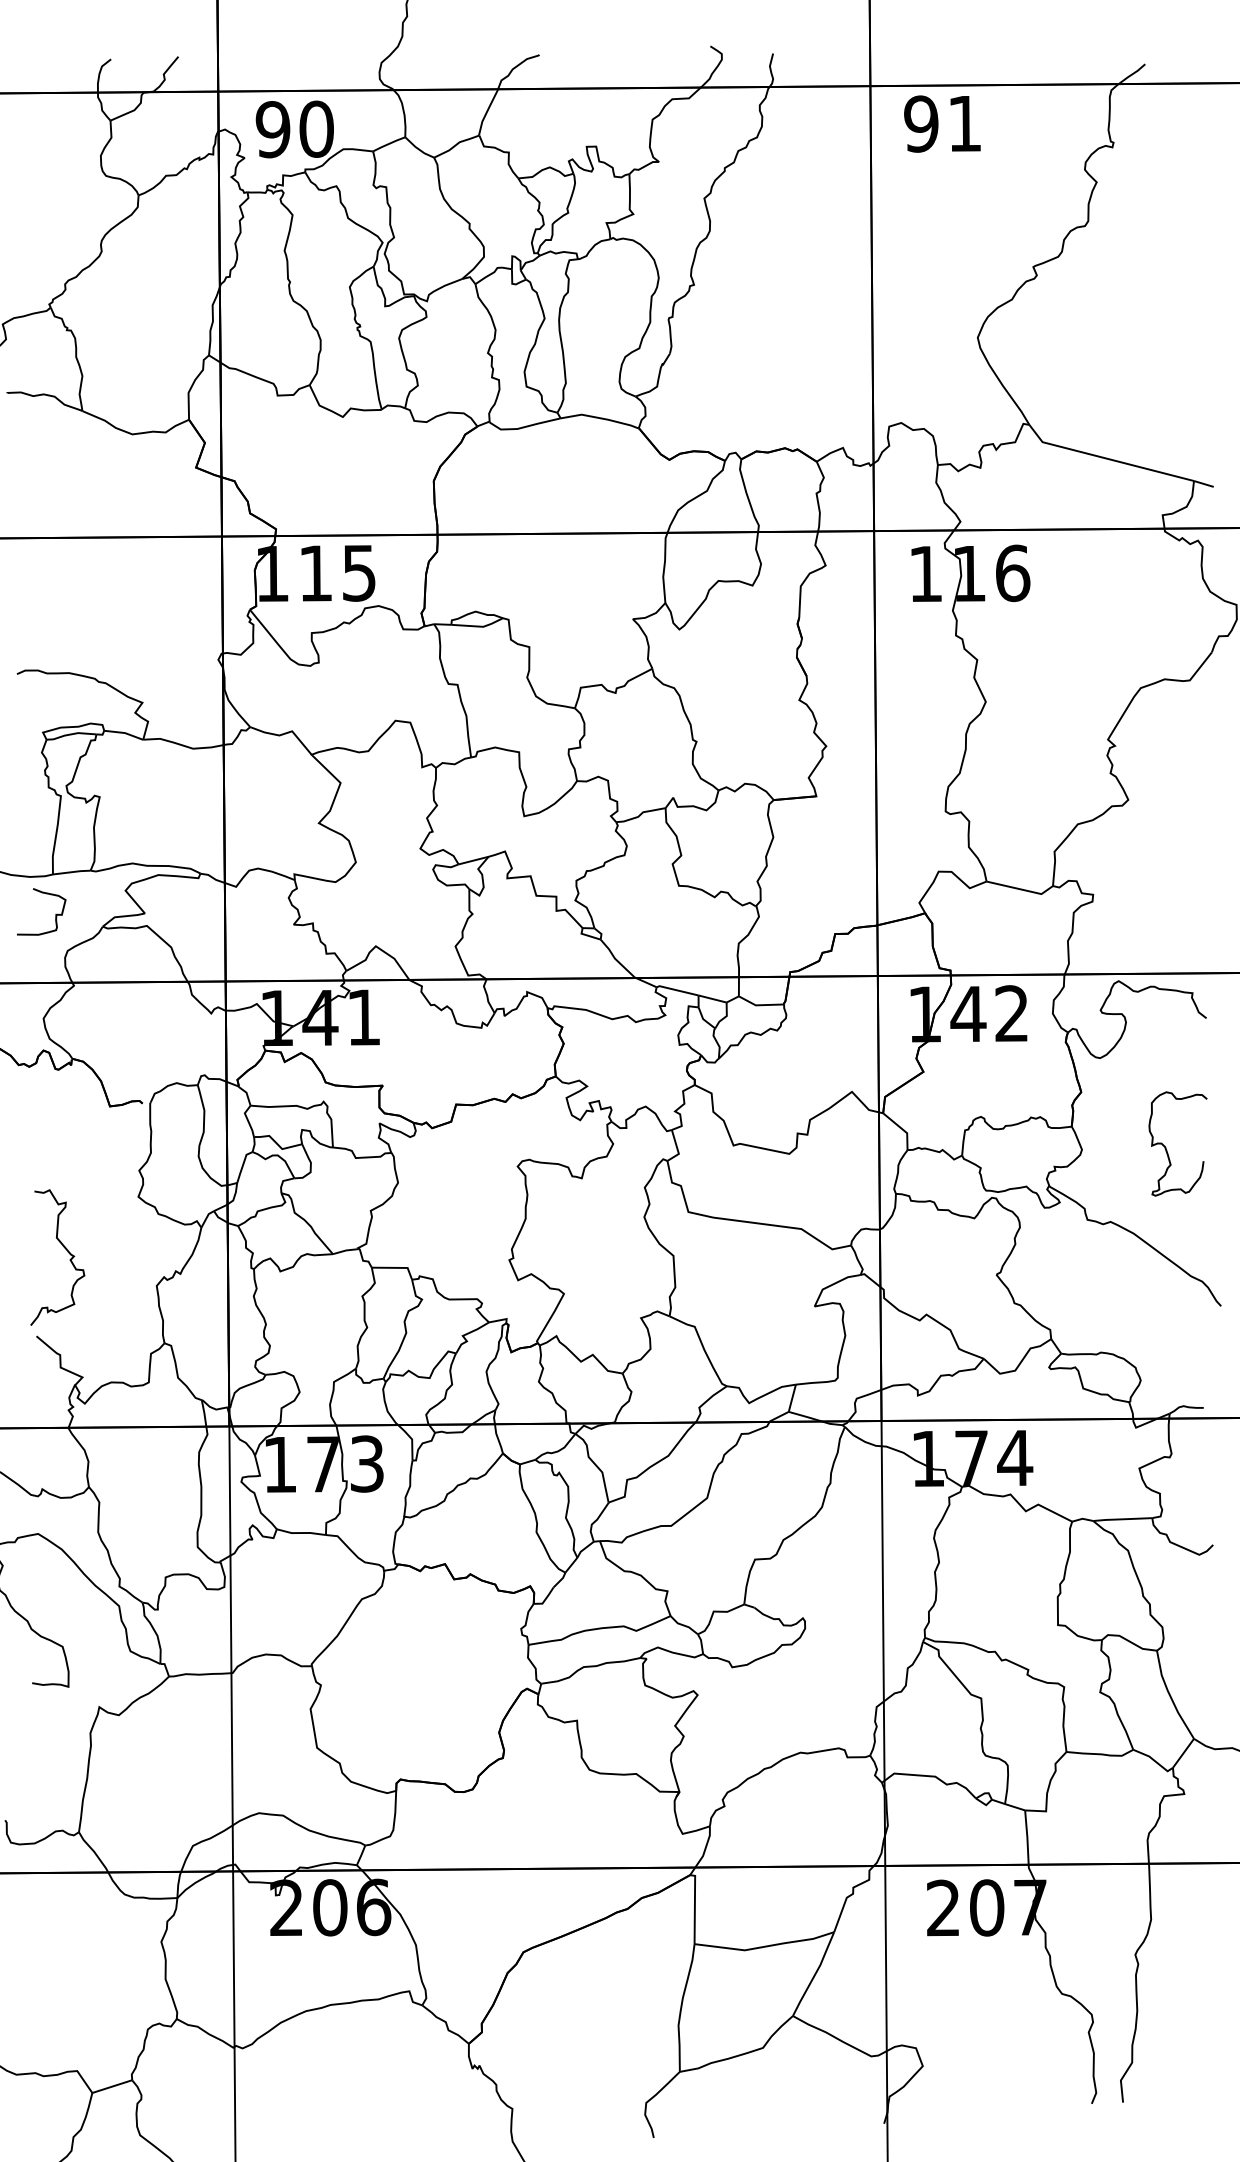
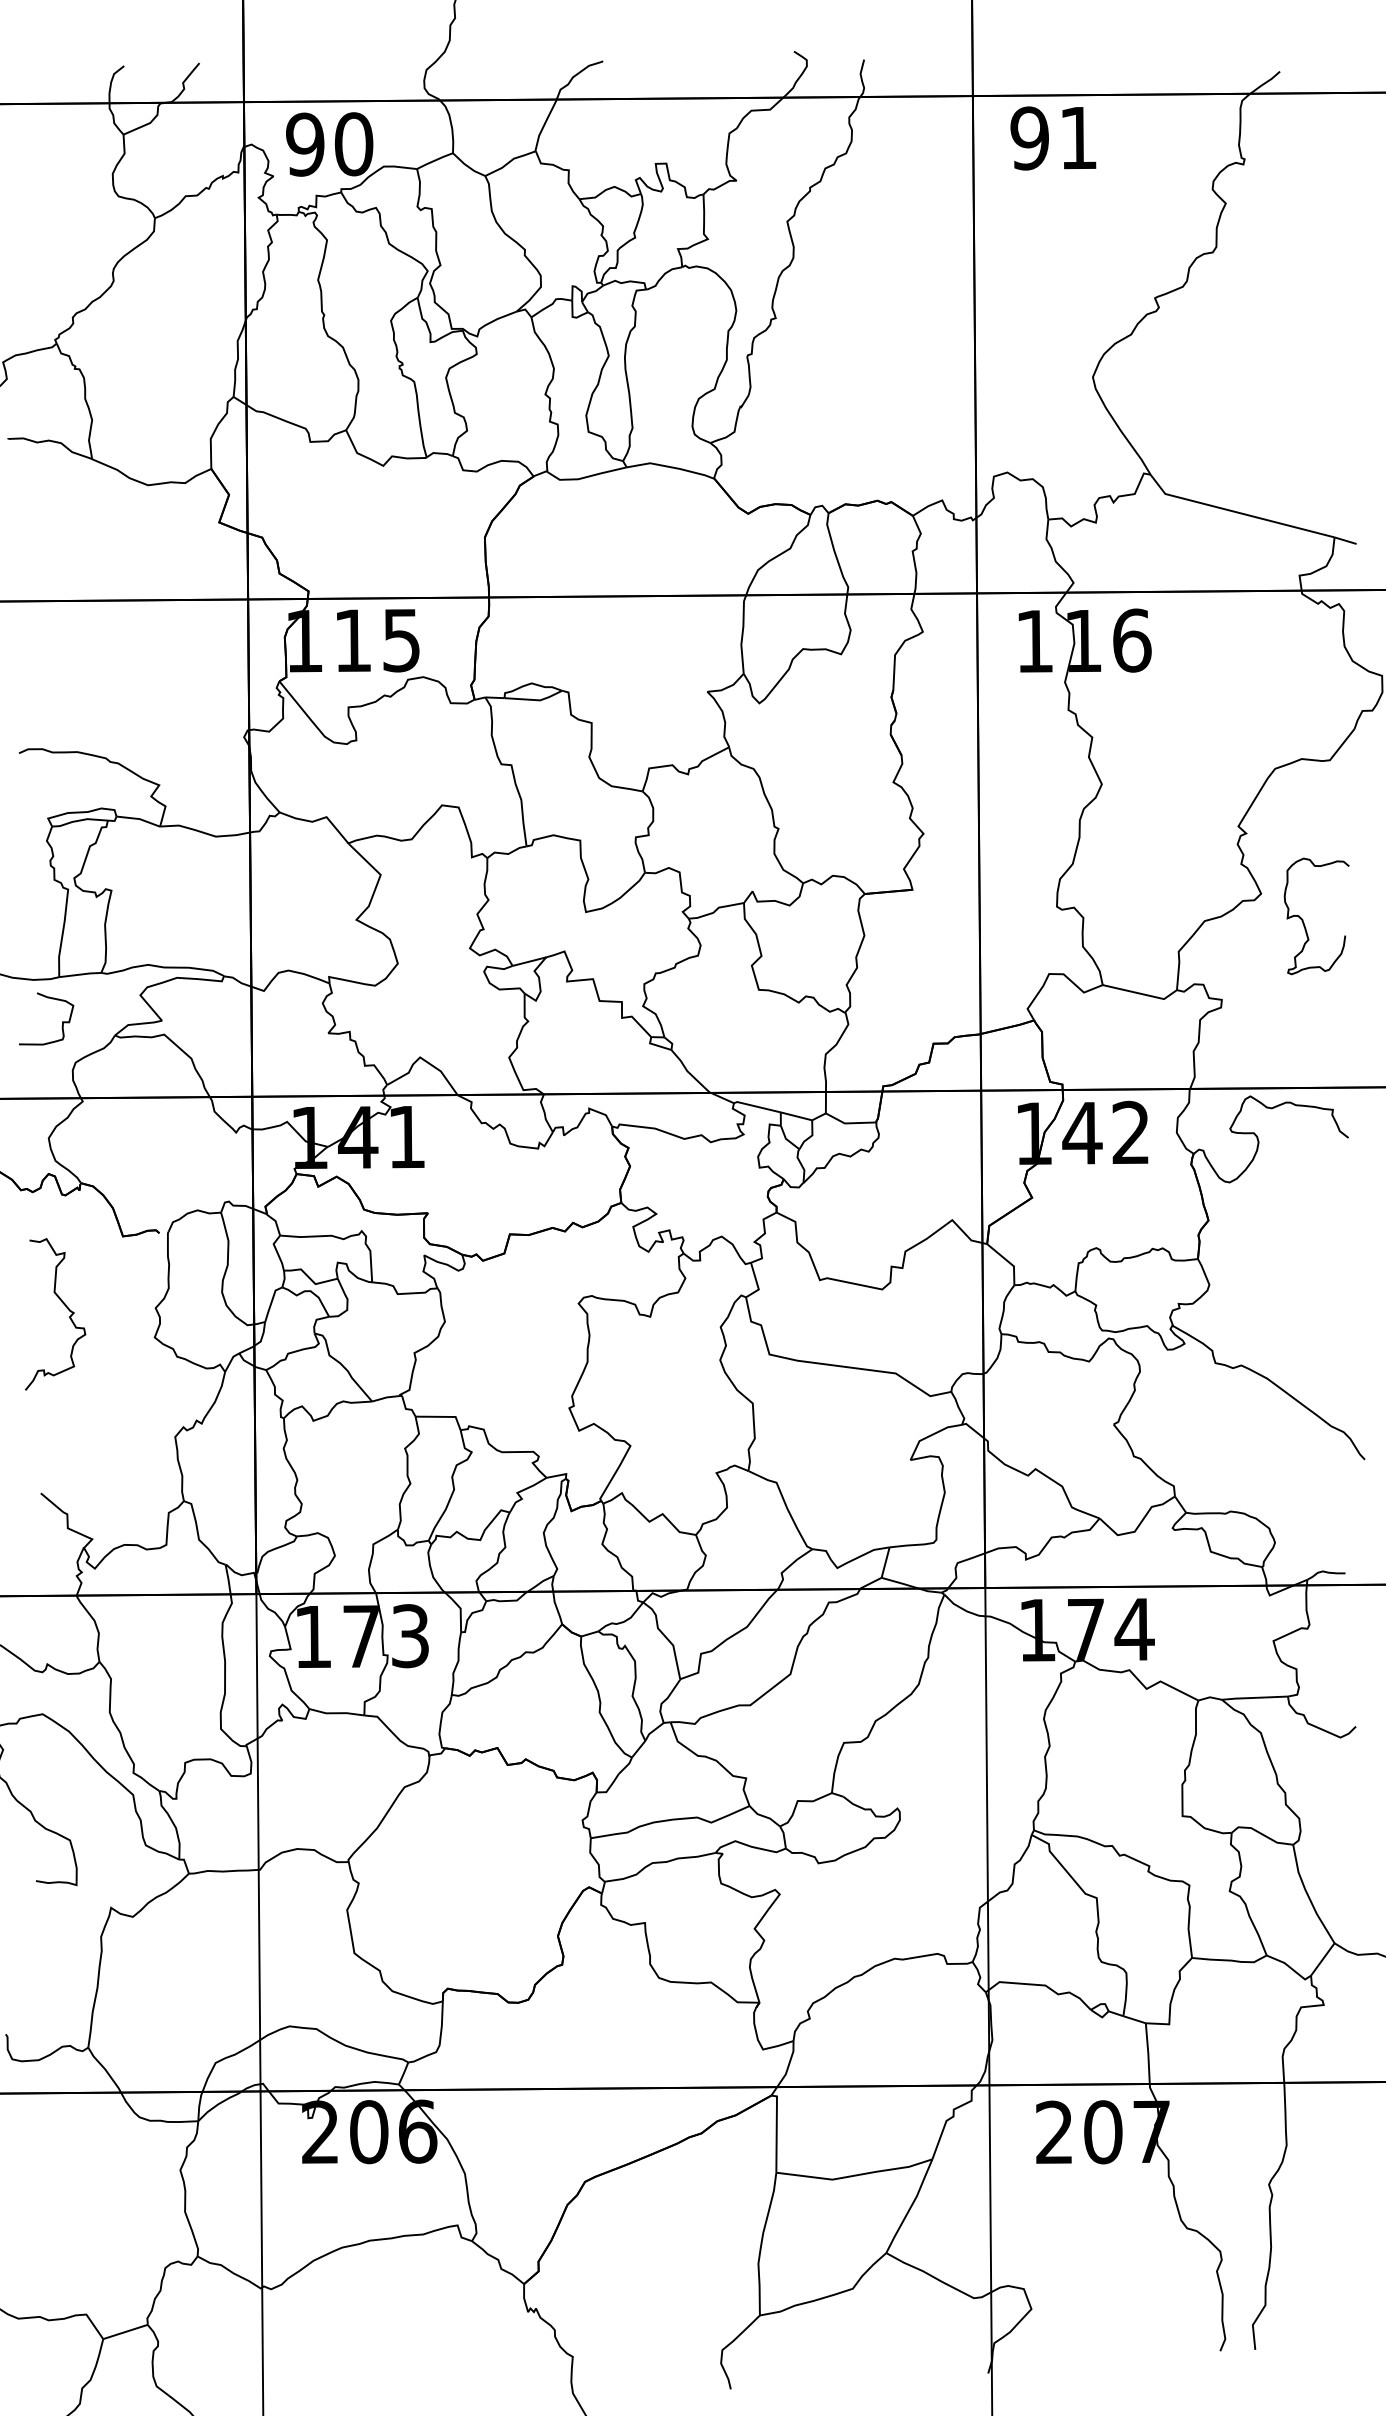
curve: (1166, 1146) -> (1303, 919), moved
curve: (65, 1249) -> (64, 1305), moved

